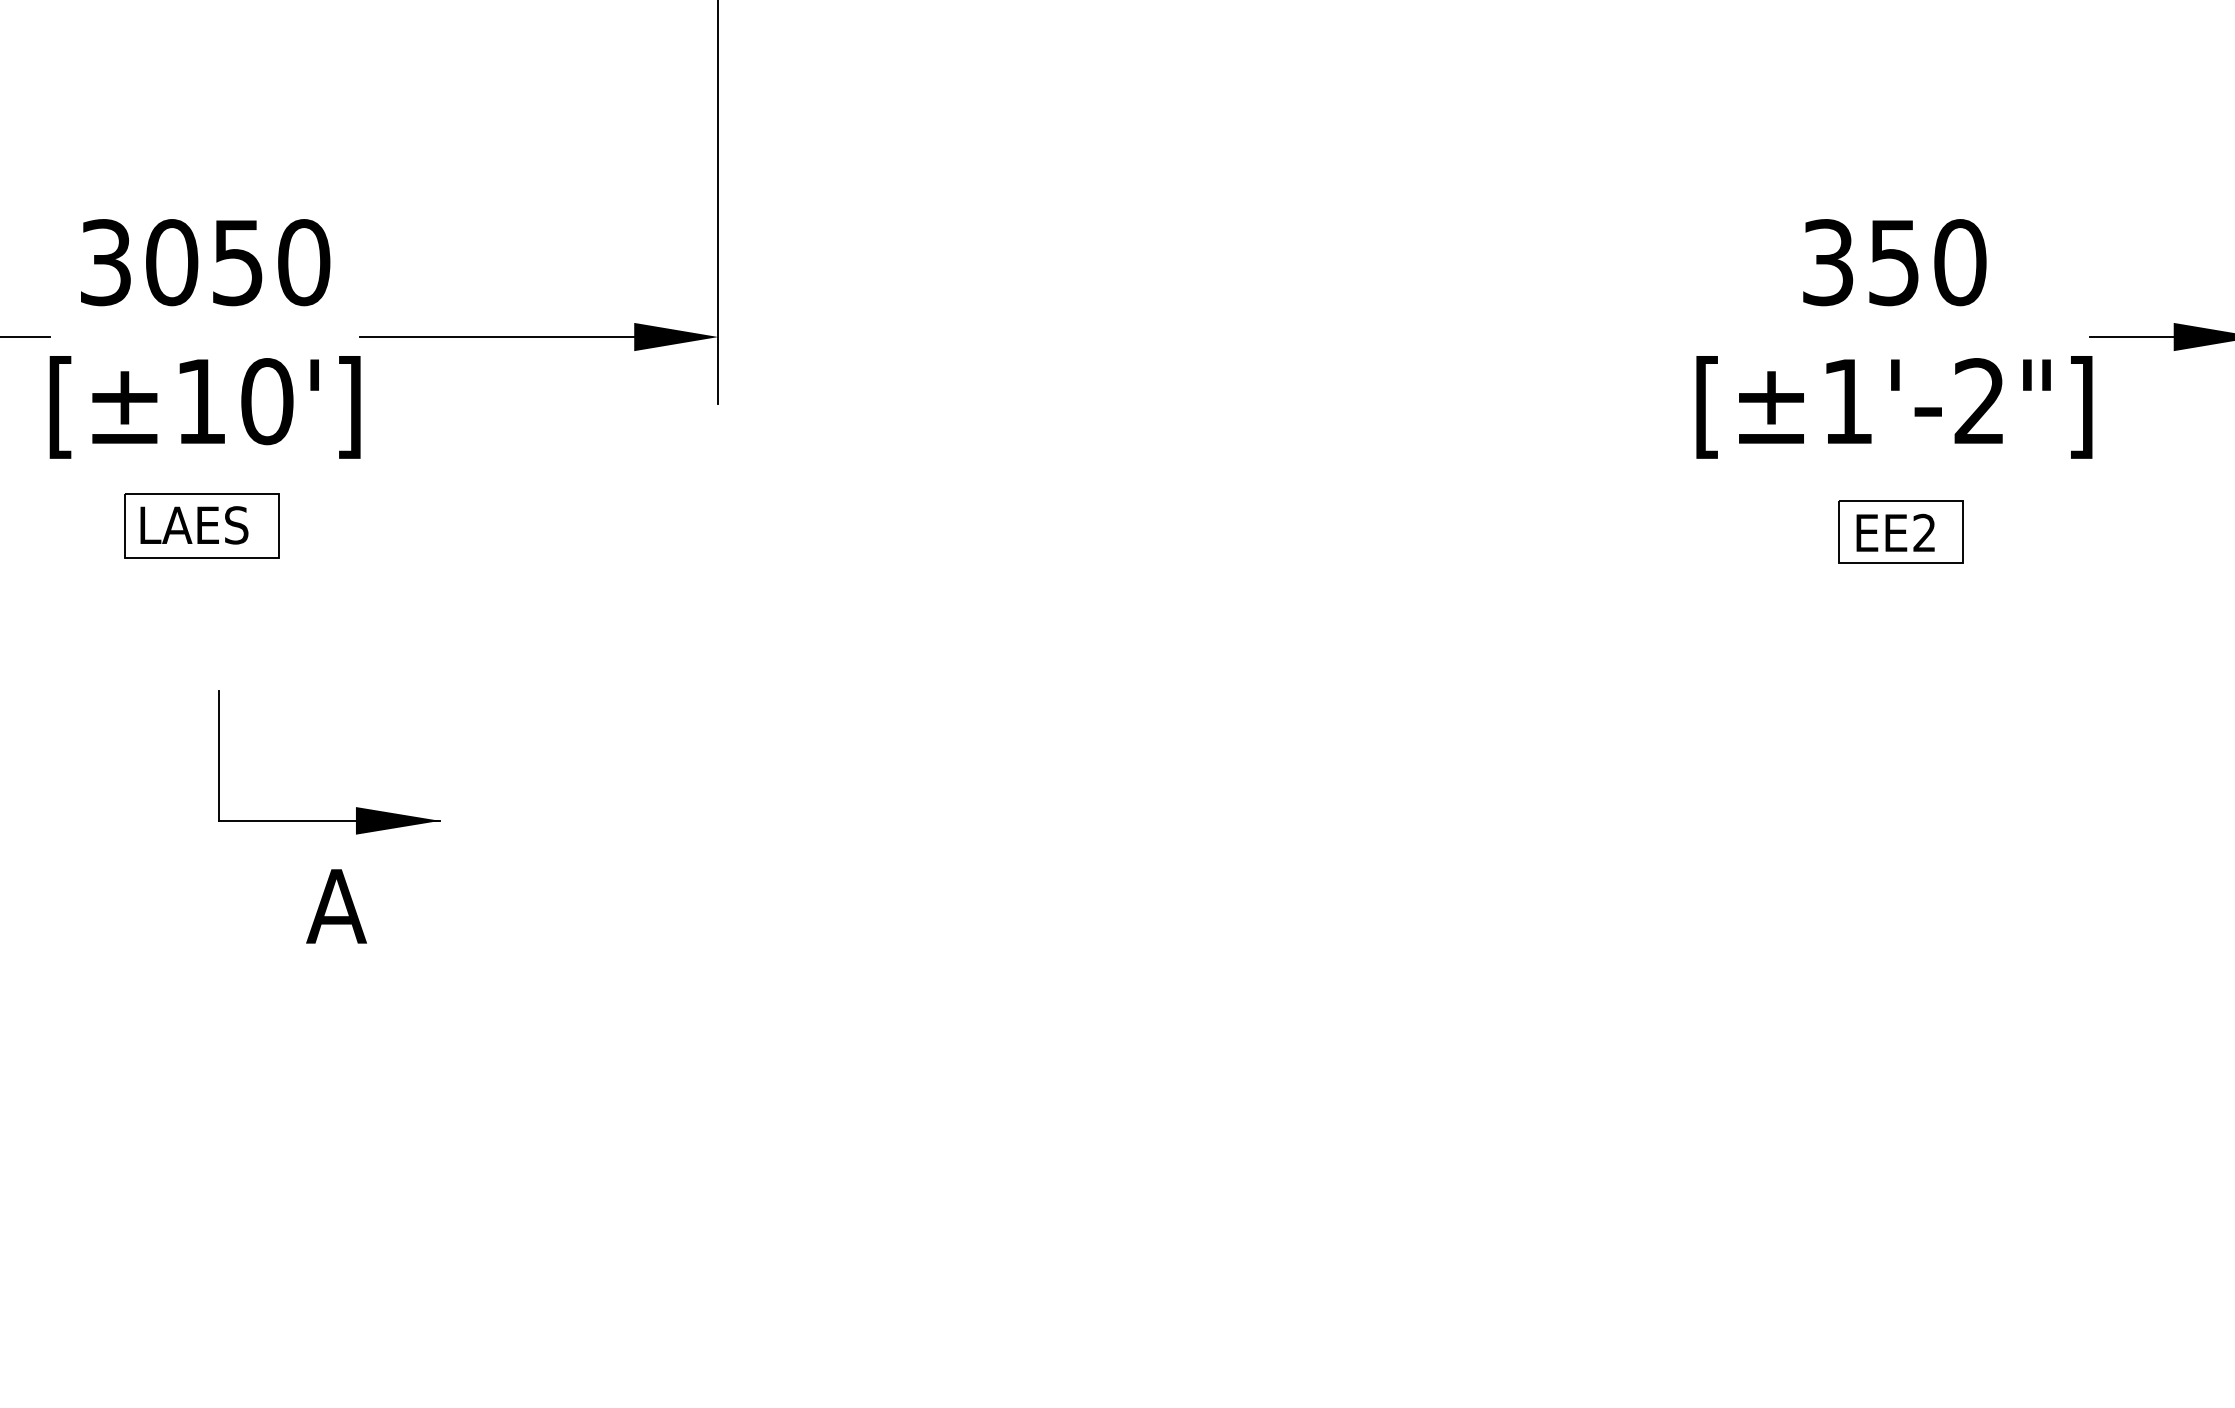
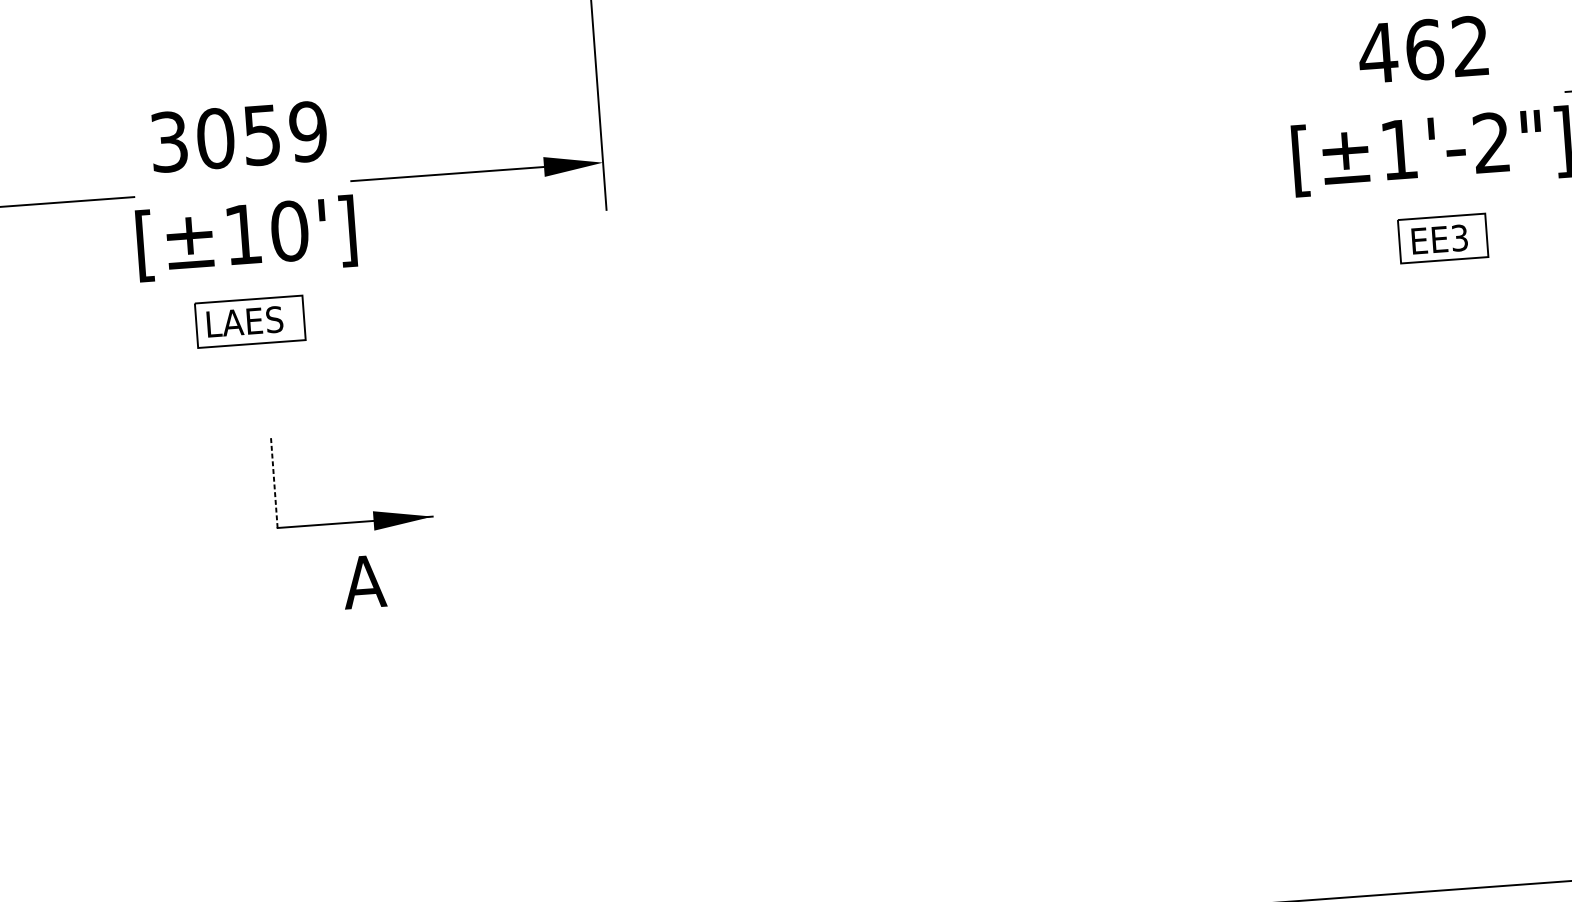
text: (303, 262) -> (308, 131), 3050 -> 3059
text: (1893, 262) -> (1424, 49), 350 -> 462
text: (1924, 533) -> (1459, 238), EE2 -> EE3
line: (219, 756) -> (274, 482), solid -> dashed

